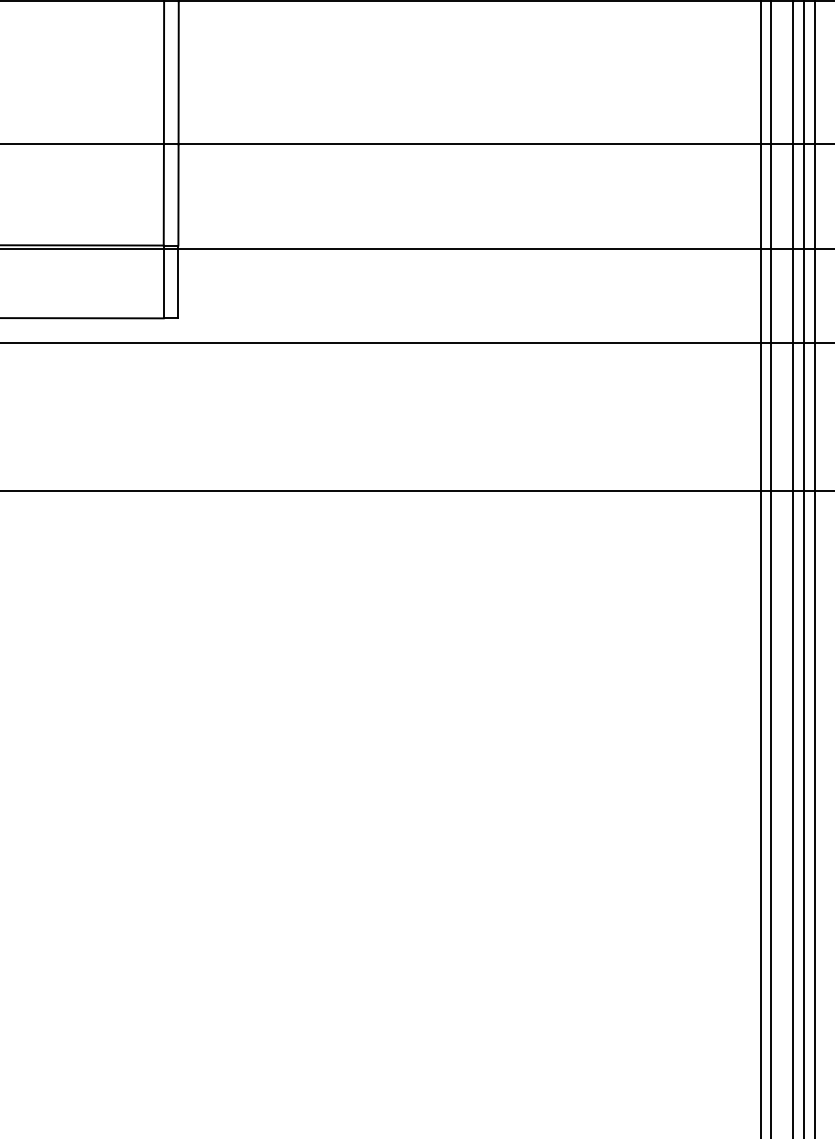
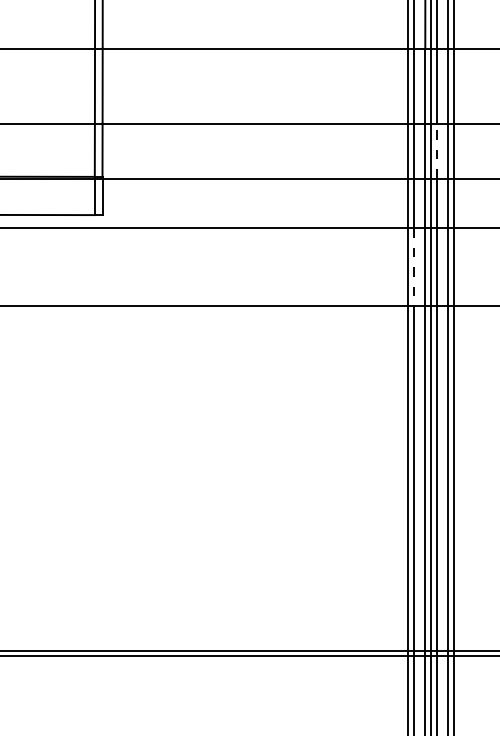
line: (814, 195) -> (436, 150), solid -> dashed
line: (770, 418) -> (413, 267), solid -> dashed

